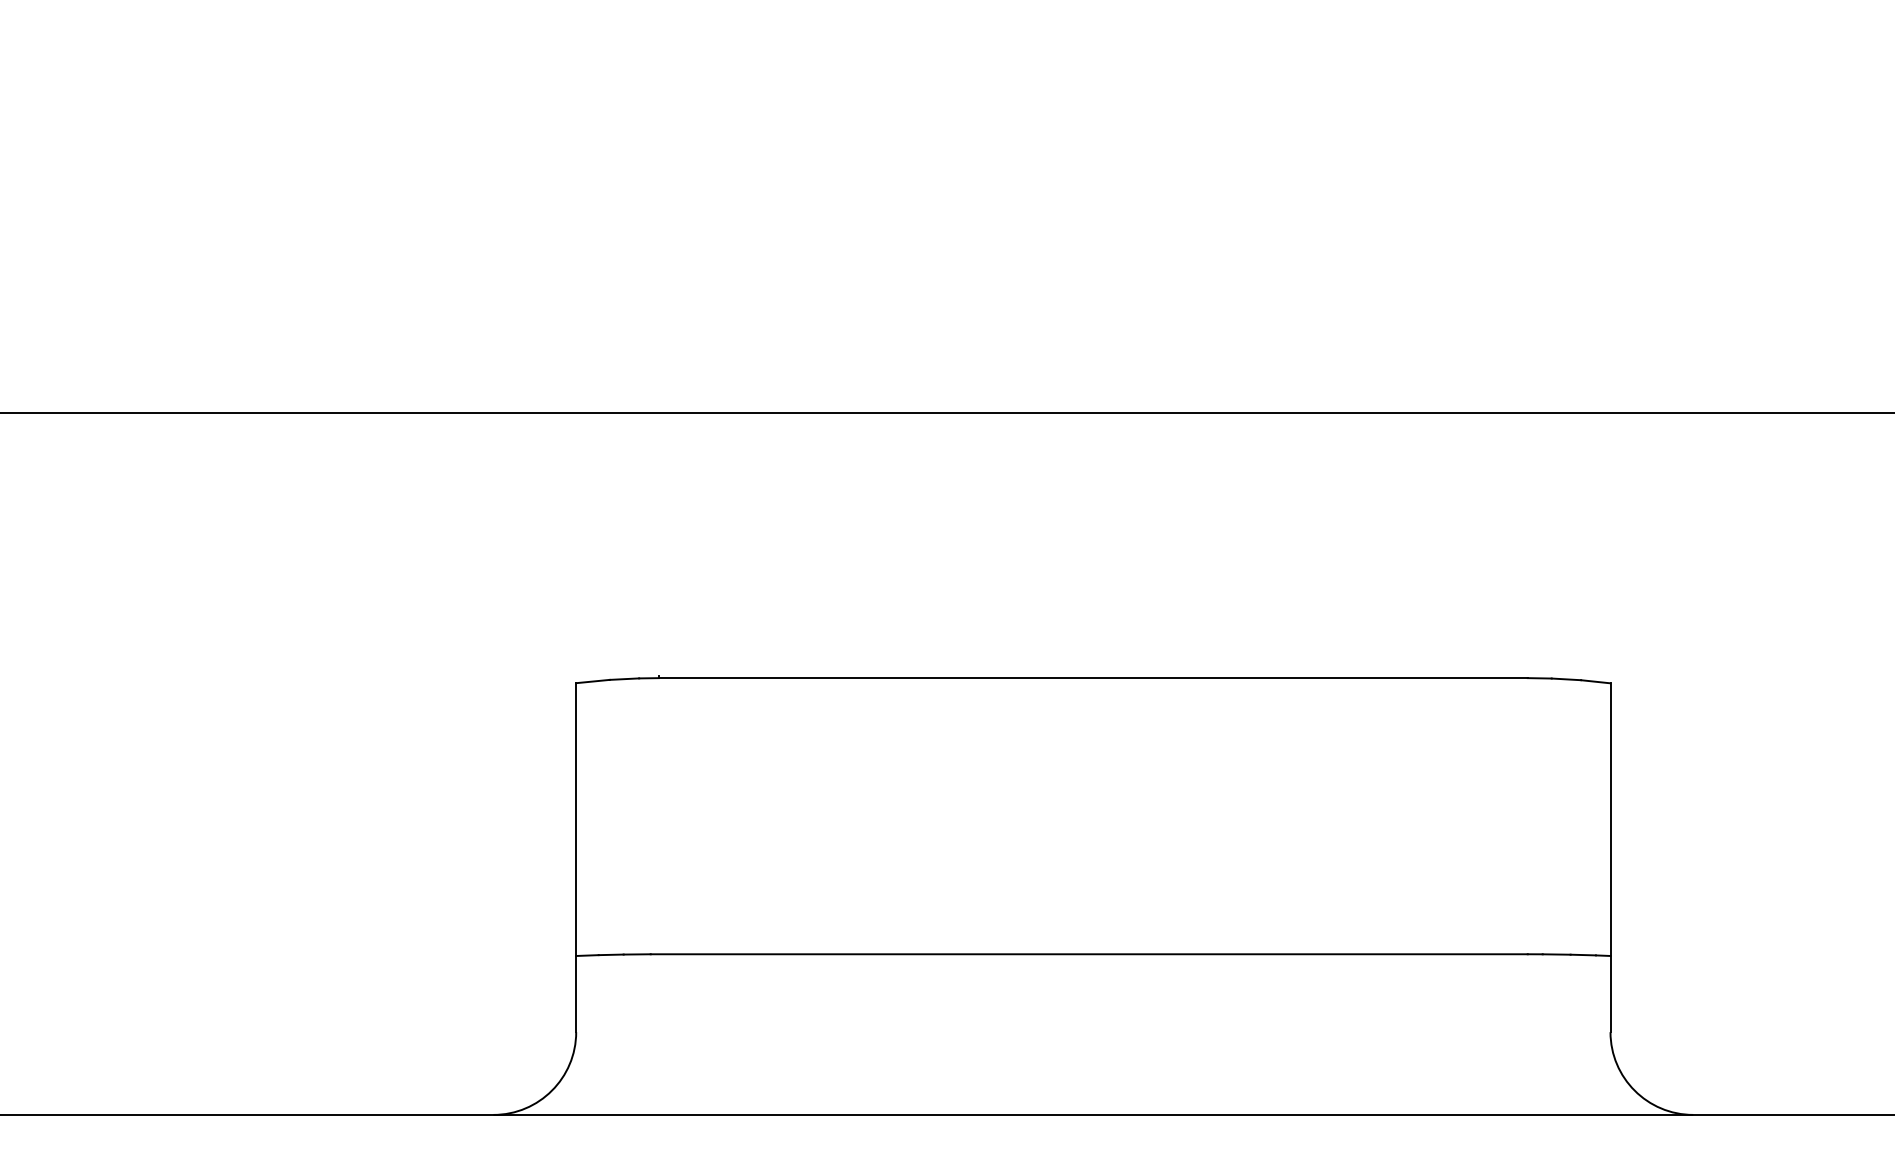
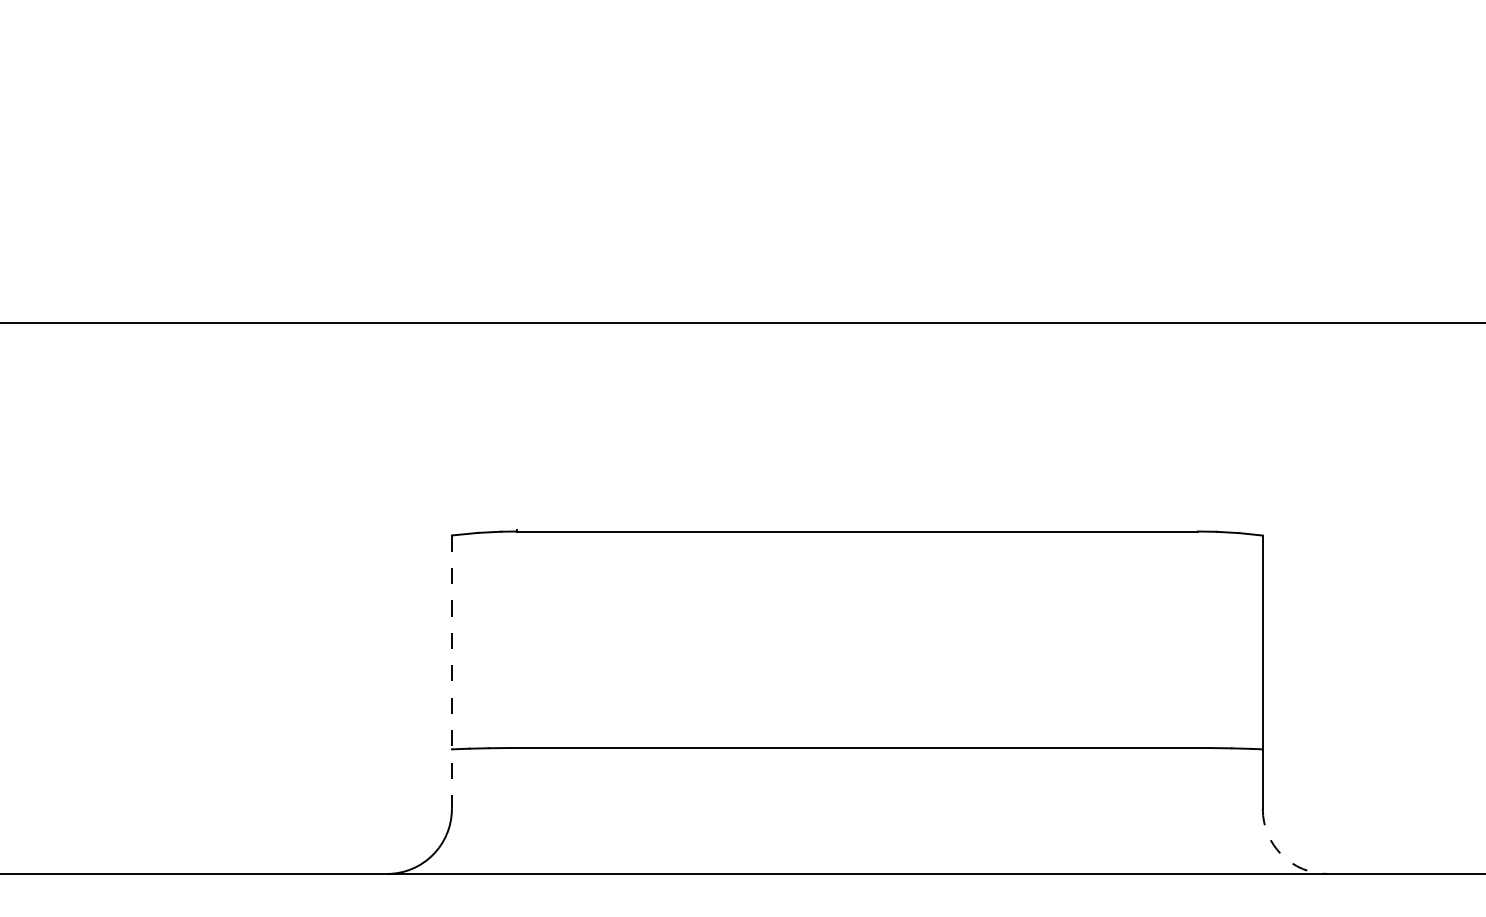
line: (576, 857) -> (452, 672), solid -> dashed
arc: (1634, 1090) -> (1281, 854), solid -> dashed

